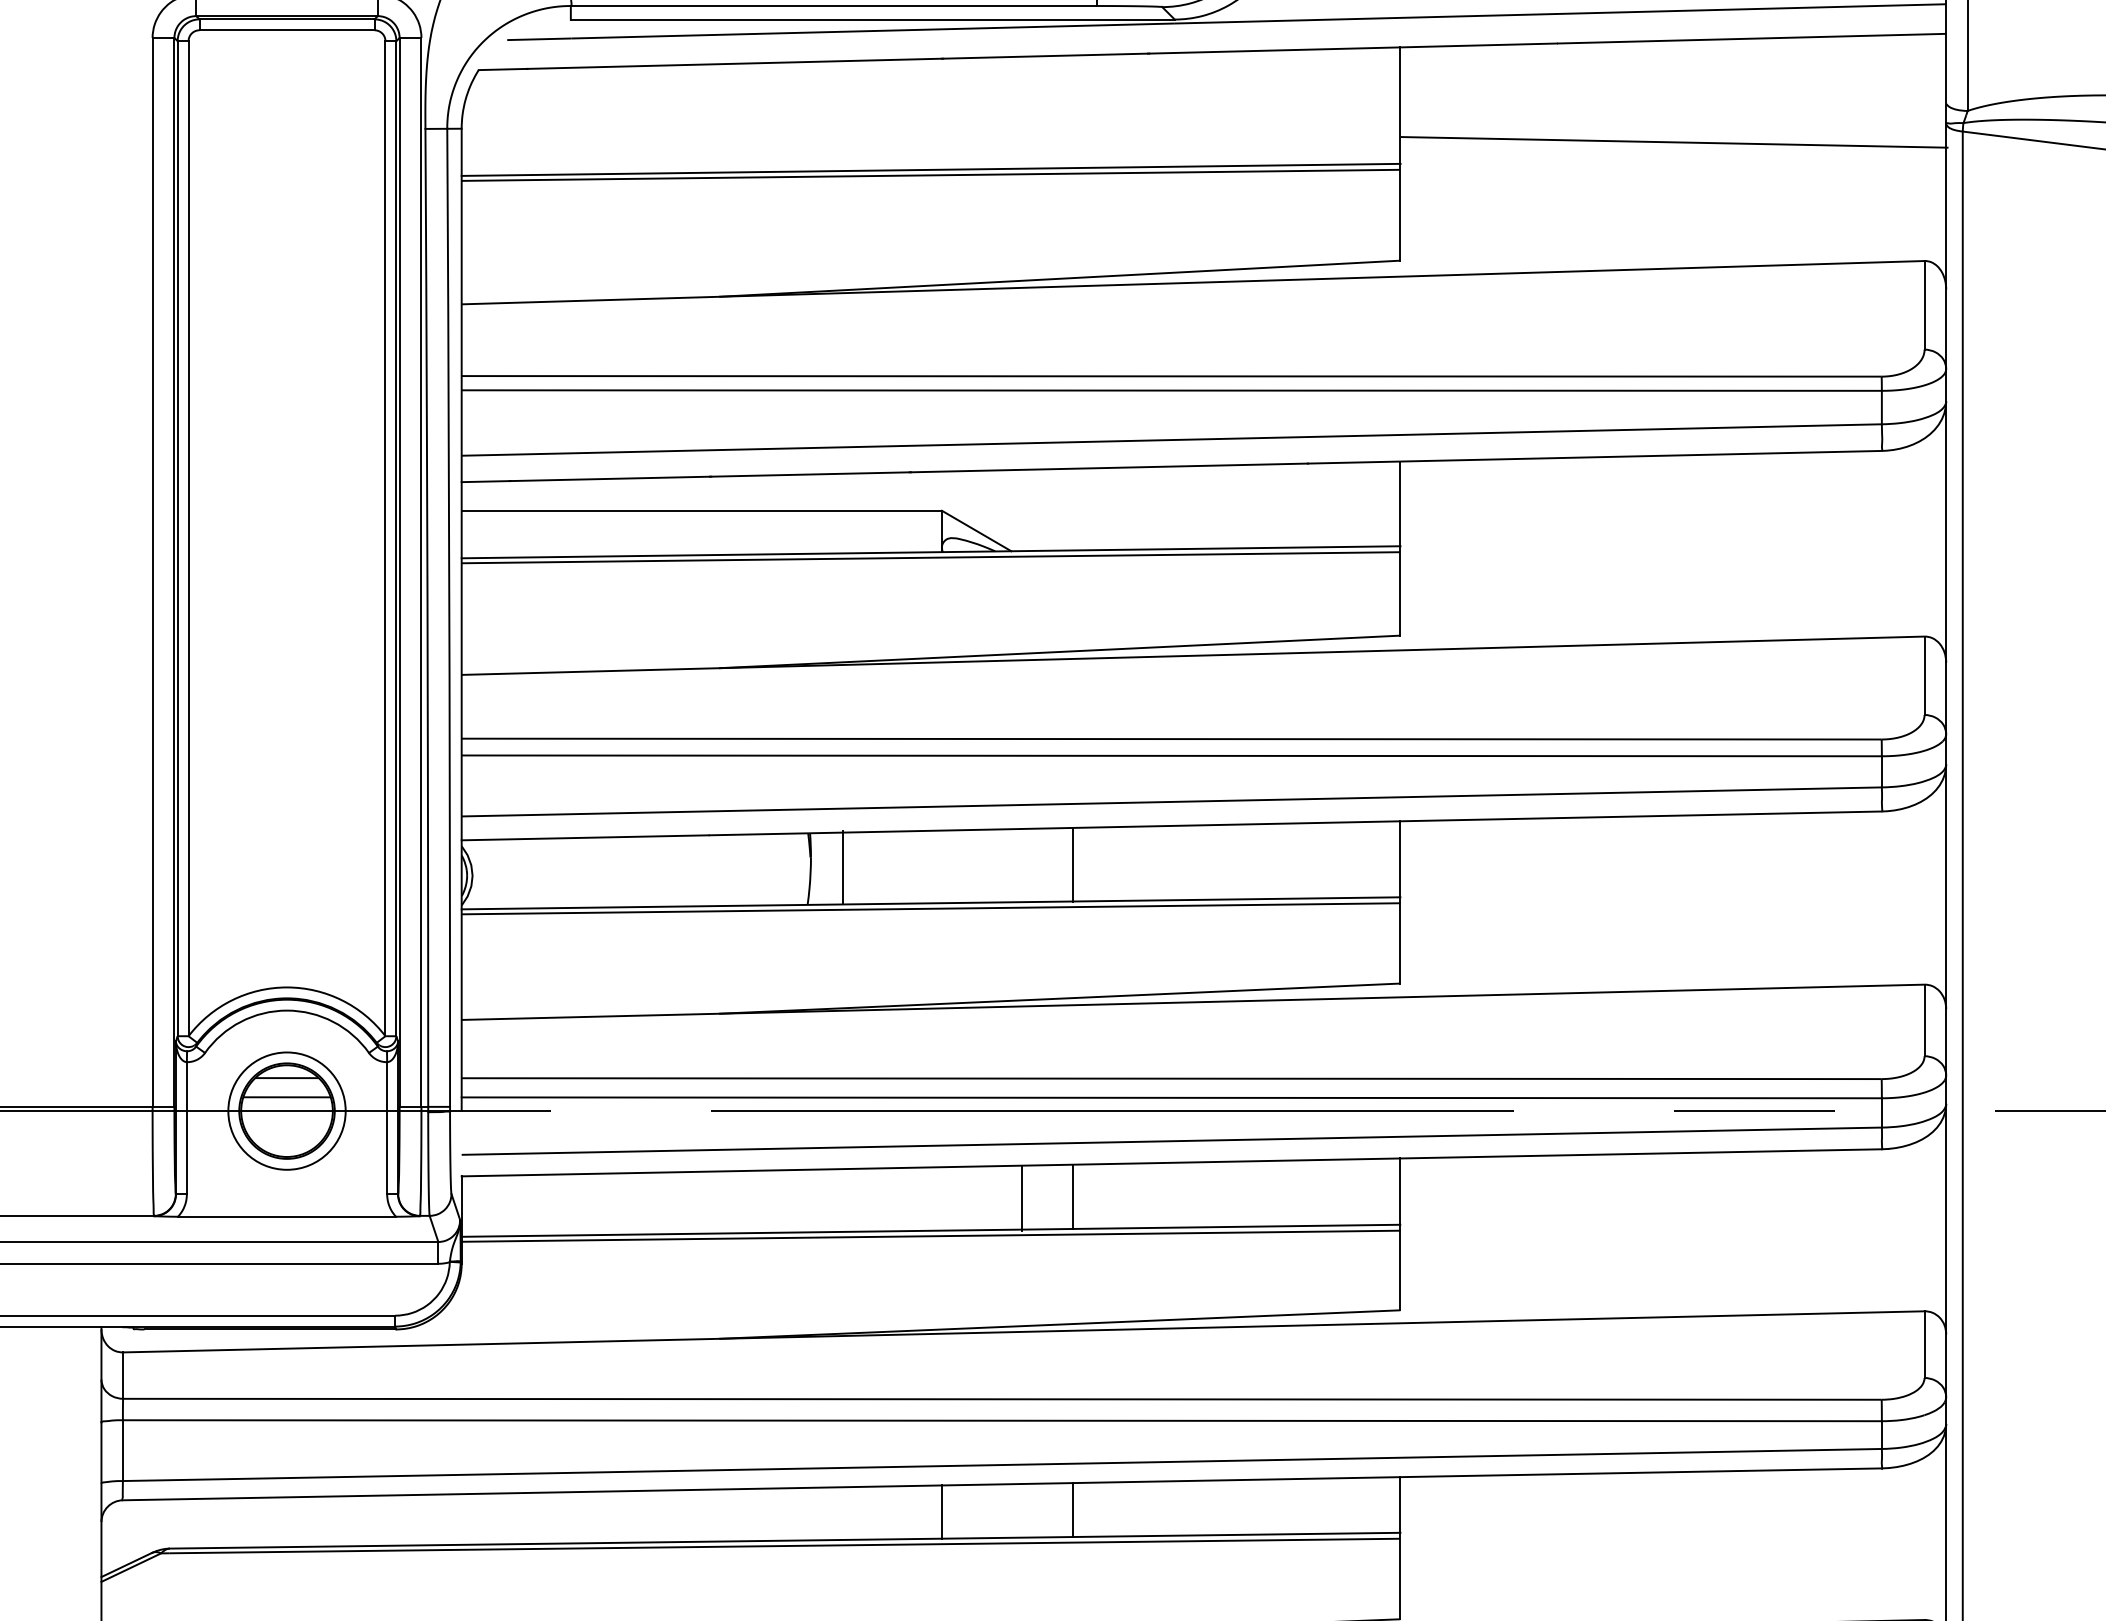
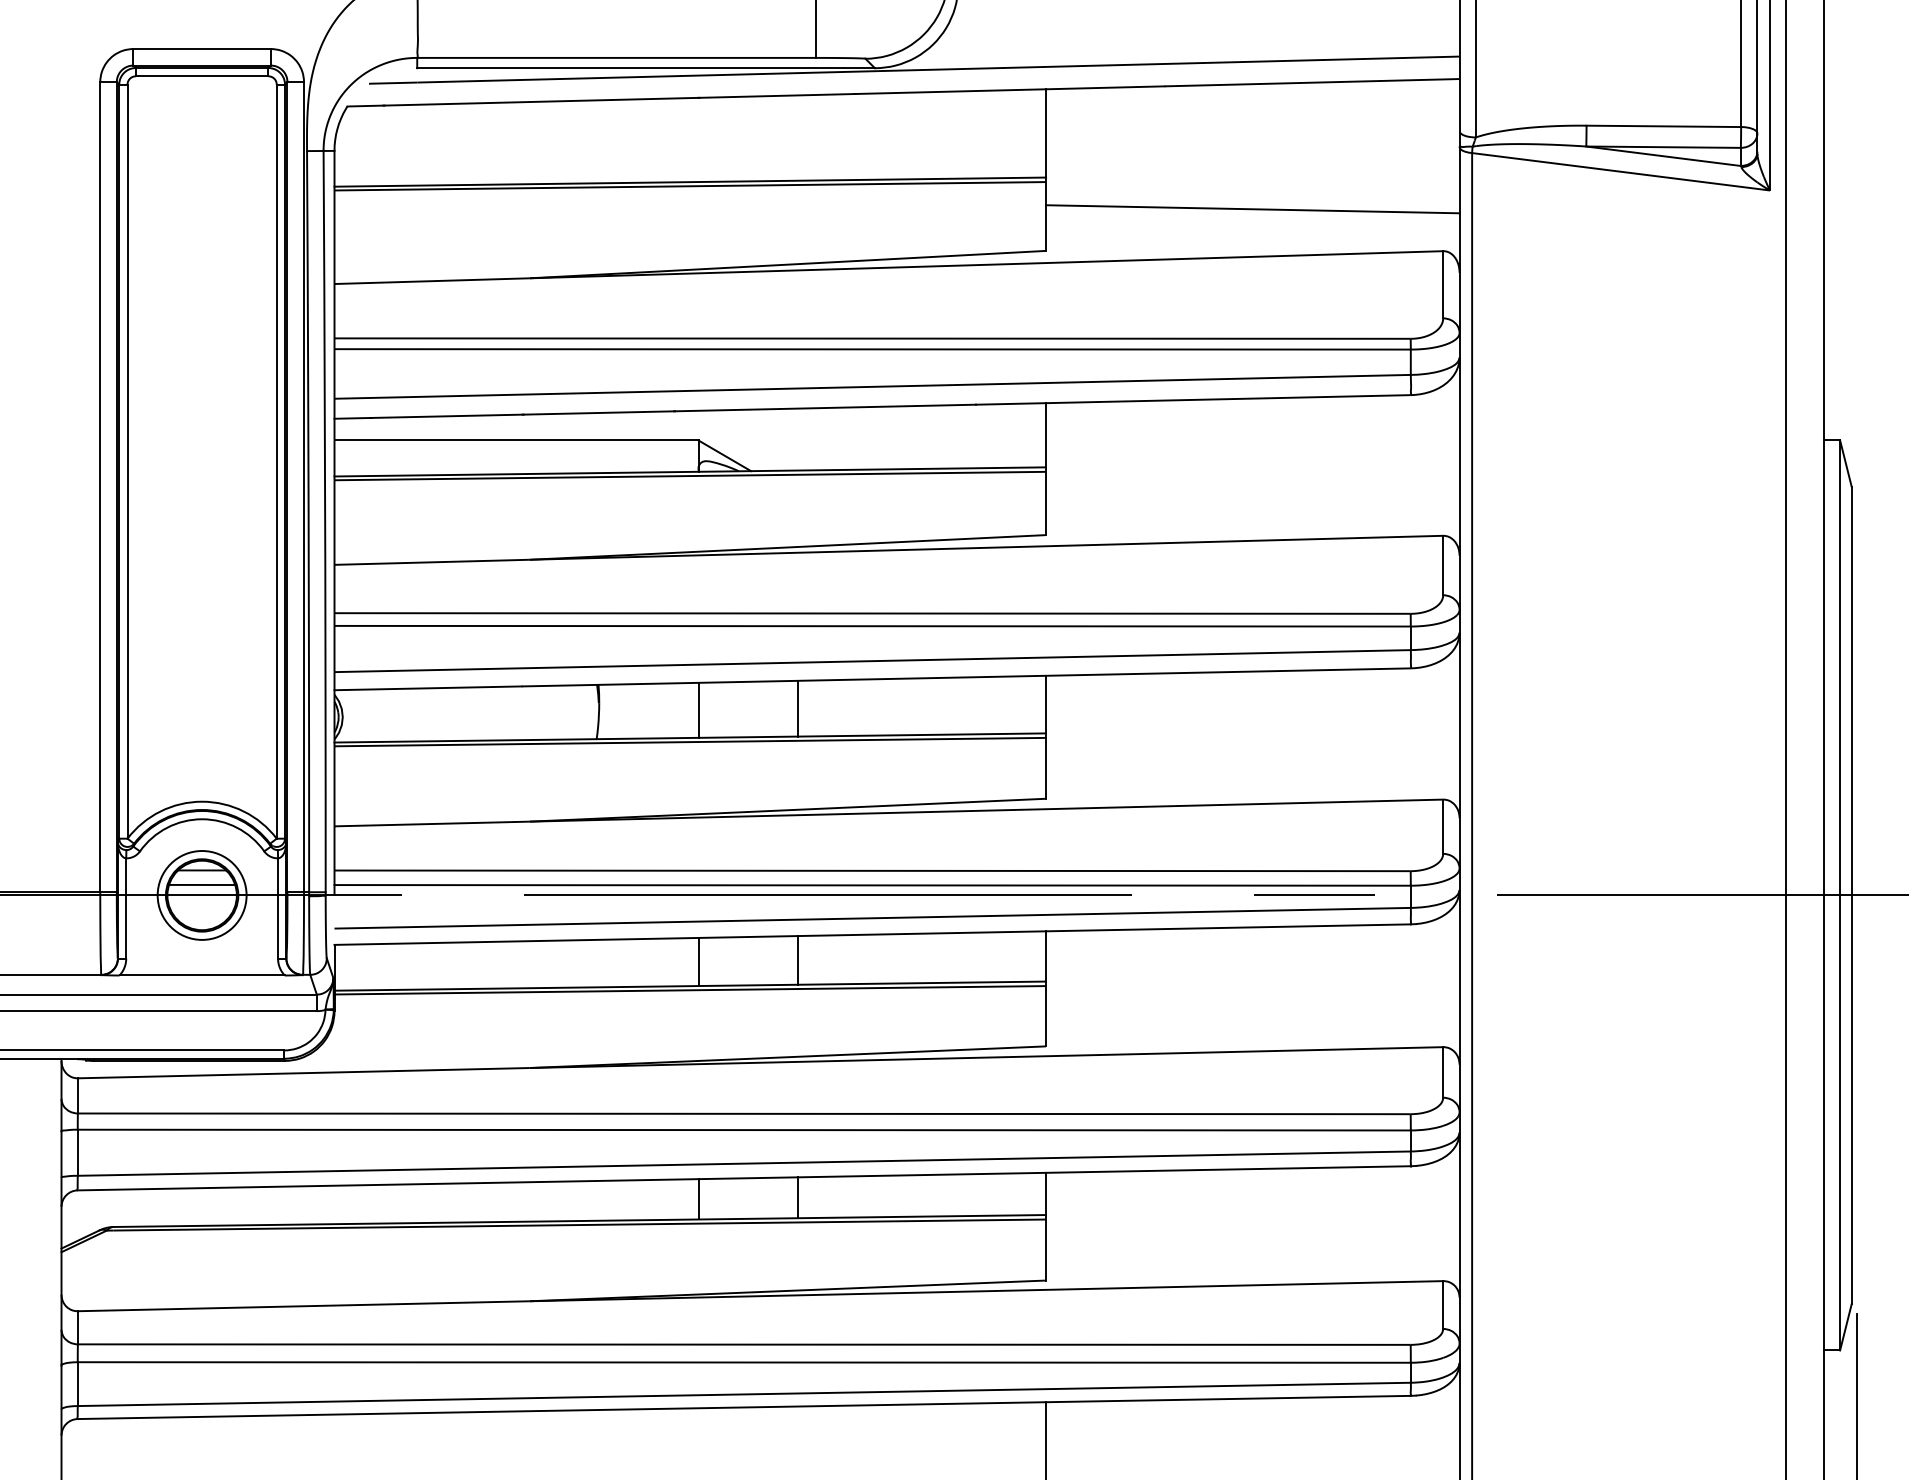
line: (1674, 142) -> (1252, 209), moved
line: (843, 865) -> (698, 709), moved
line: (1022, 1198) -> (698, 961), moved

